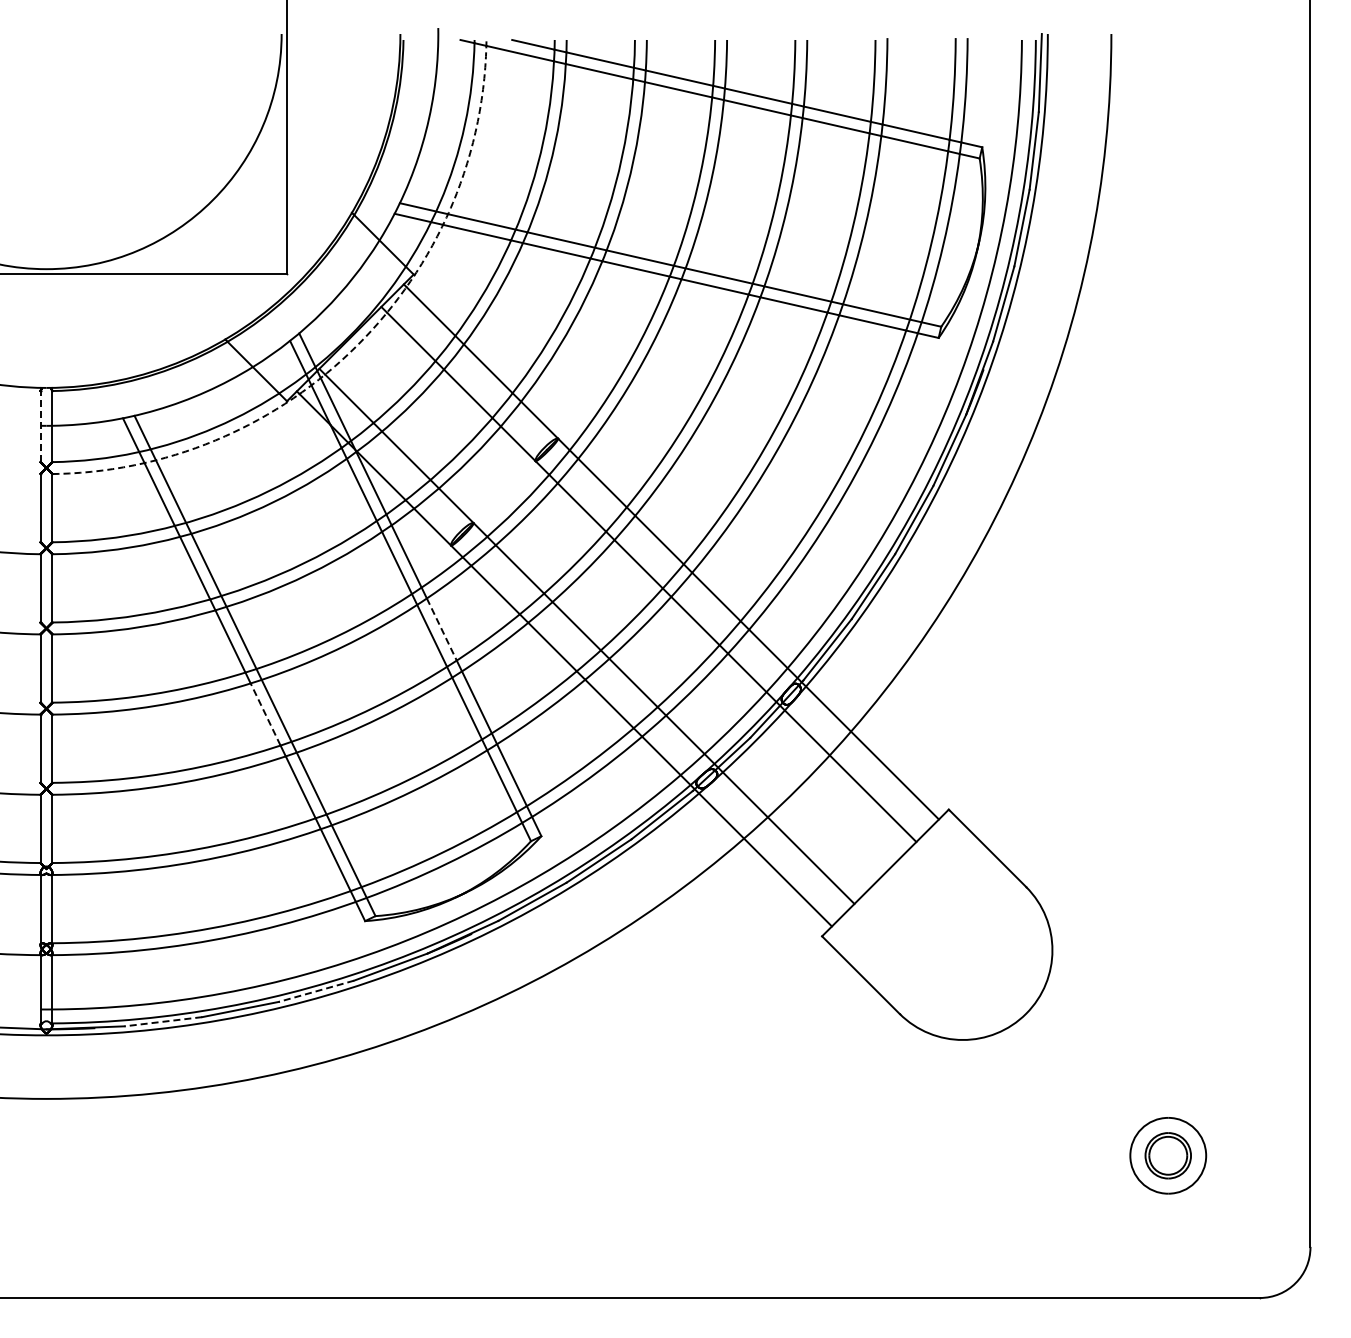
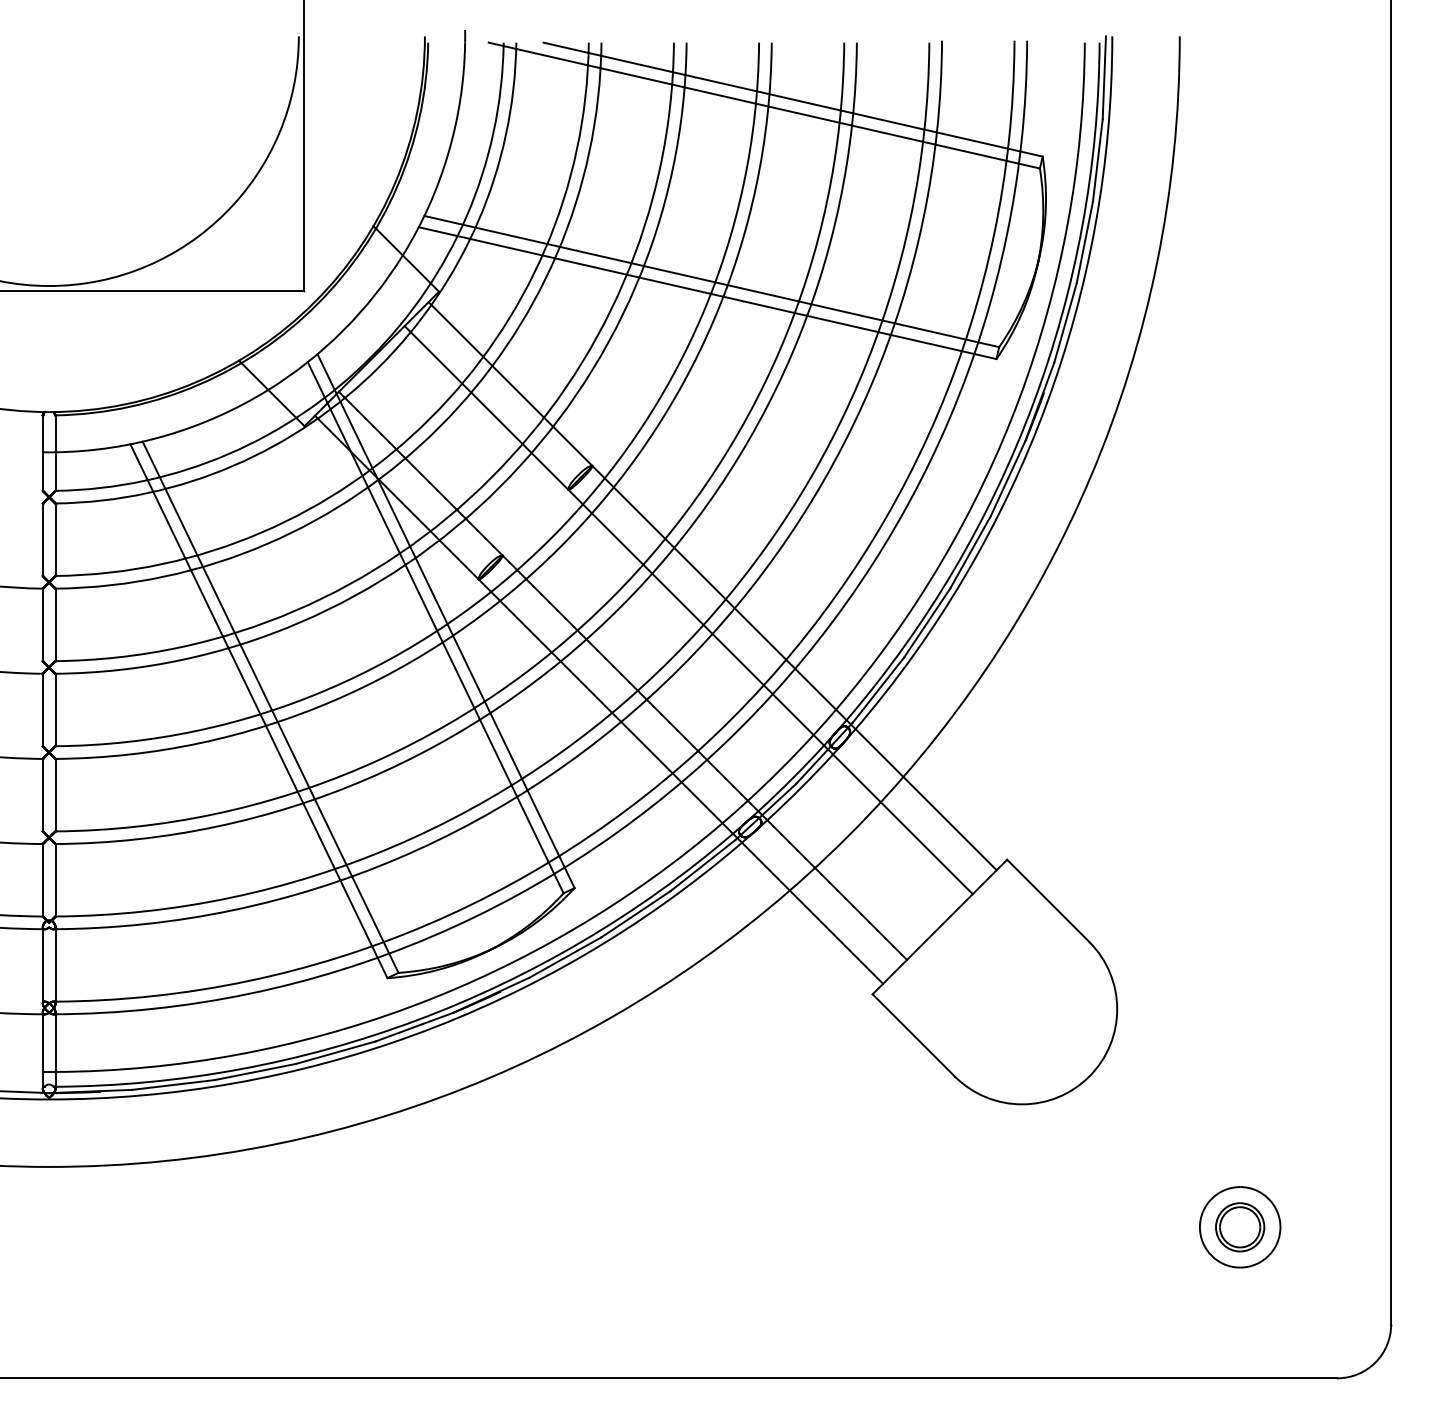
arc: (357, 345) -> (379, 367), dashed -> solid
line: (40, 426) -> (42, 453), dashed -> solid
line: (442, 629) -> (469, 668), dashed -> solid
line: (265, 713) -> (281, 757), dashed -> solid
line: (316, 991) -> (335, 1052), dashed -> solid
line: (162, 1021) -> (172, 1084), dashed -> solid

